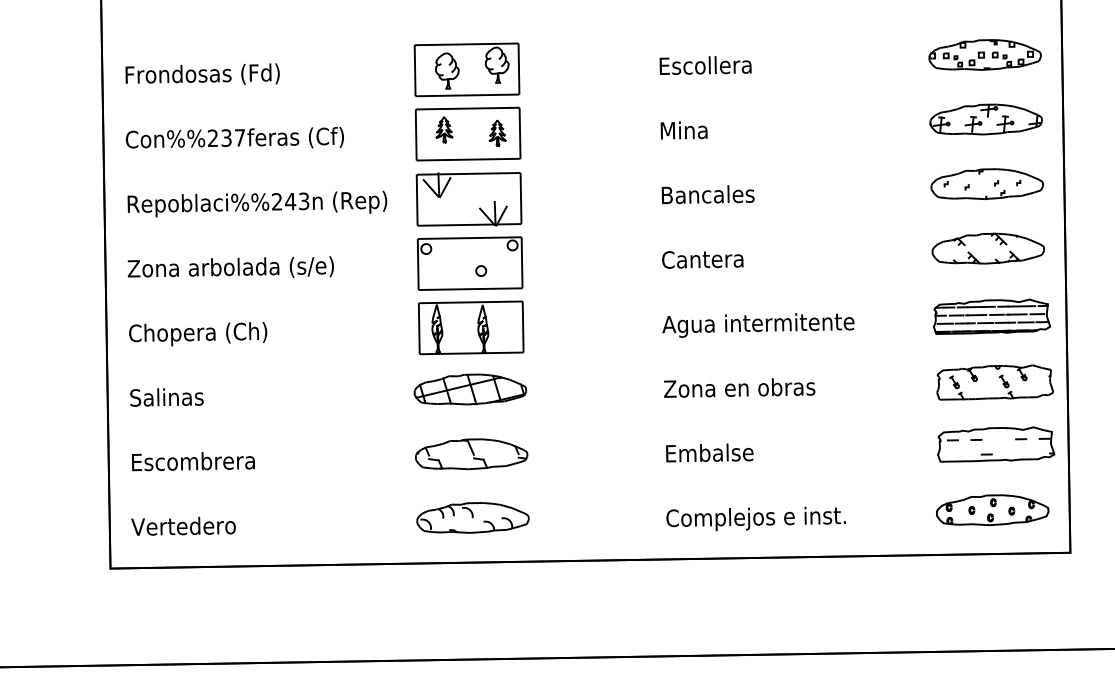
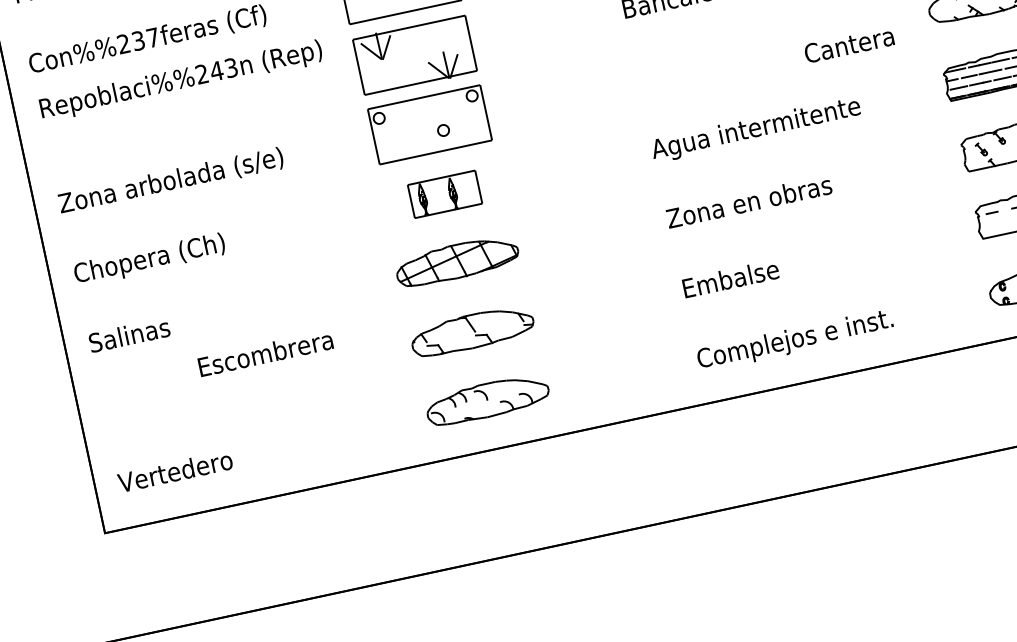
text: (257, 203) -> (181, 80), moved
text: (702, 259) -> (848, 45), moved
part: (471, 327) -> (445, 193), size x0.6
text: (193, 461) -> (265, 353), moved

